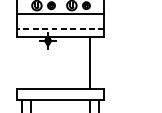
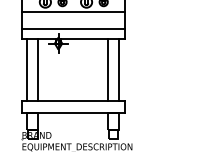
line: (59, 28) -> (72, 29), dashed -> solid
line: (21, 62) -> (27, 69), added
line: (31, 62) -> (38, 69), added
line: (99, 62) -> (118, 69), added

